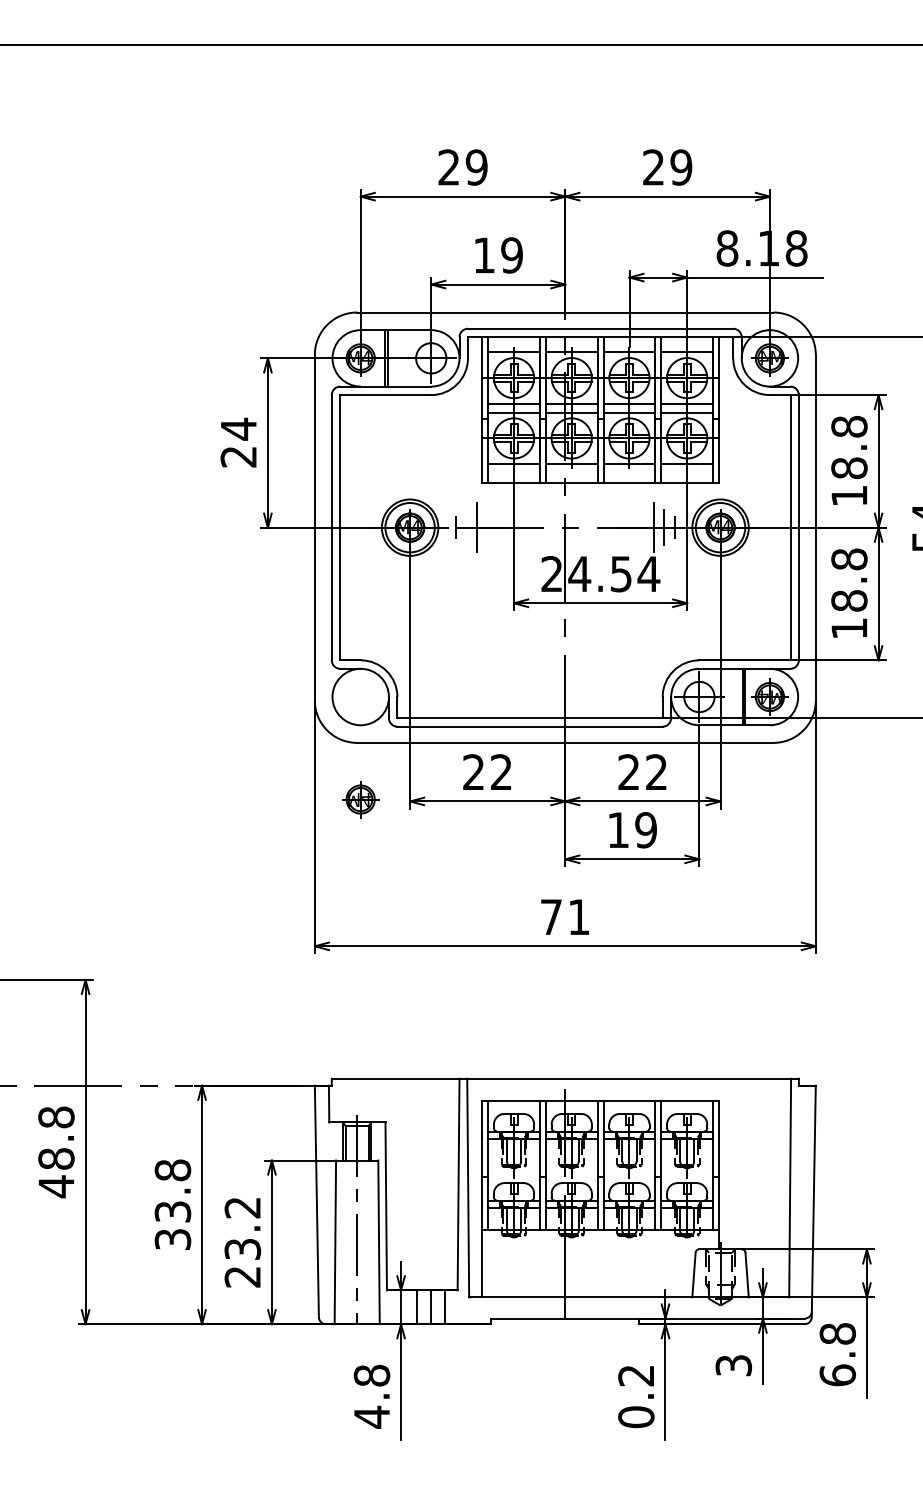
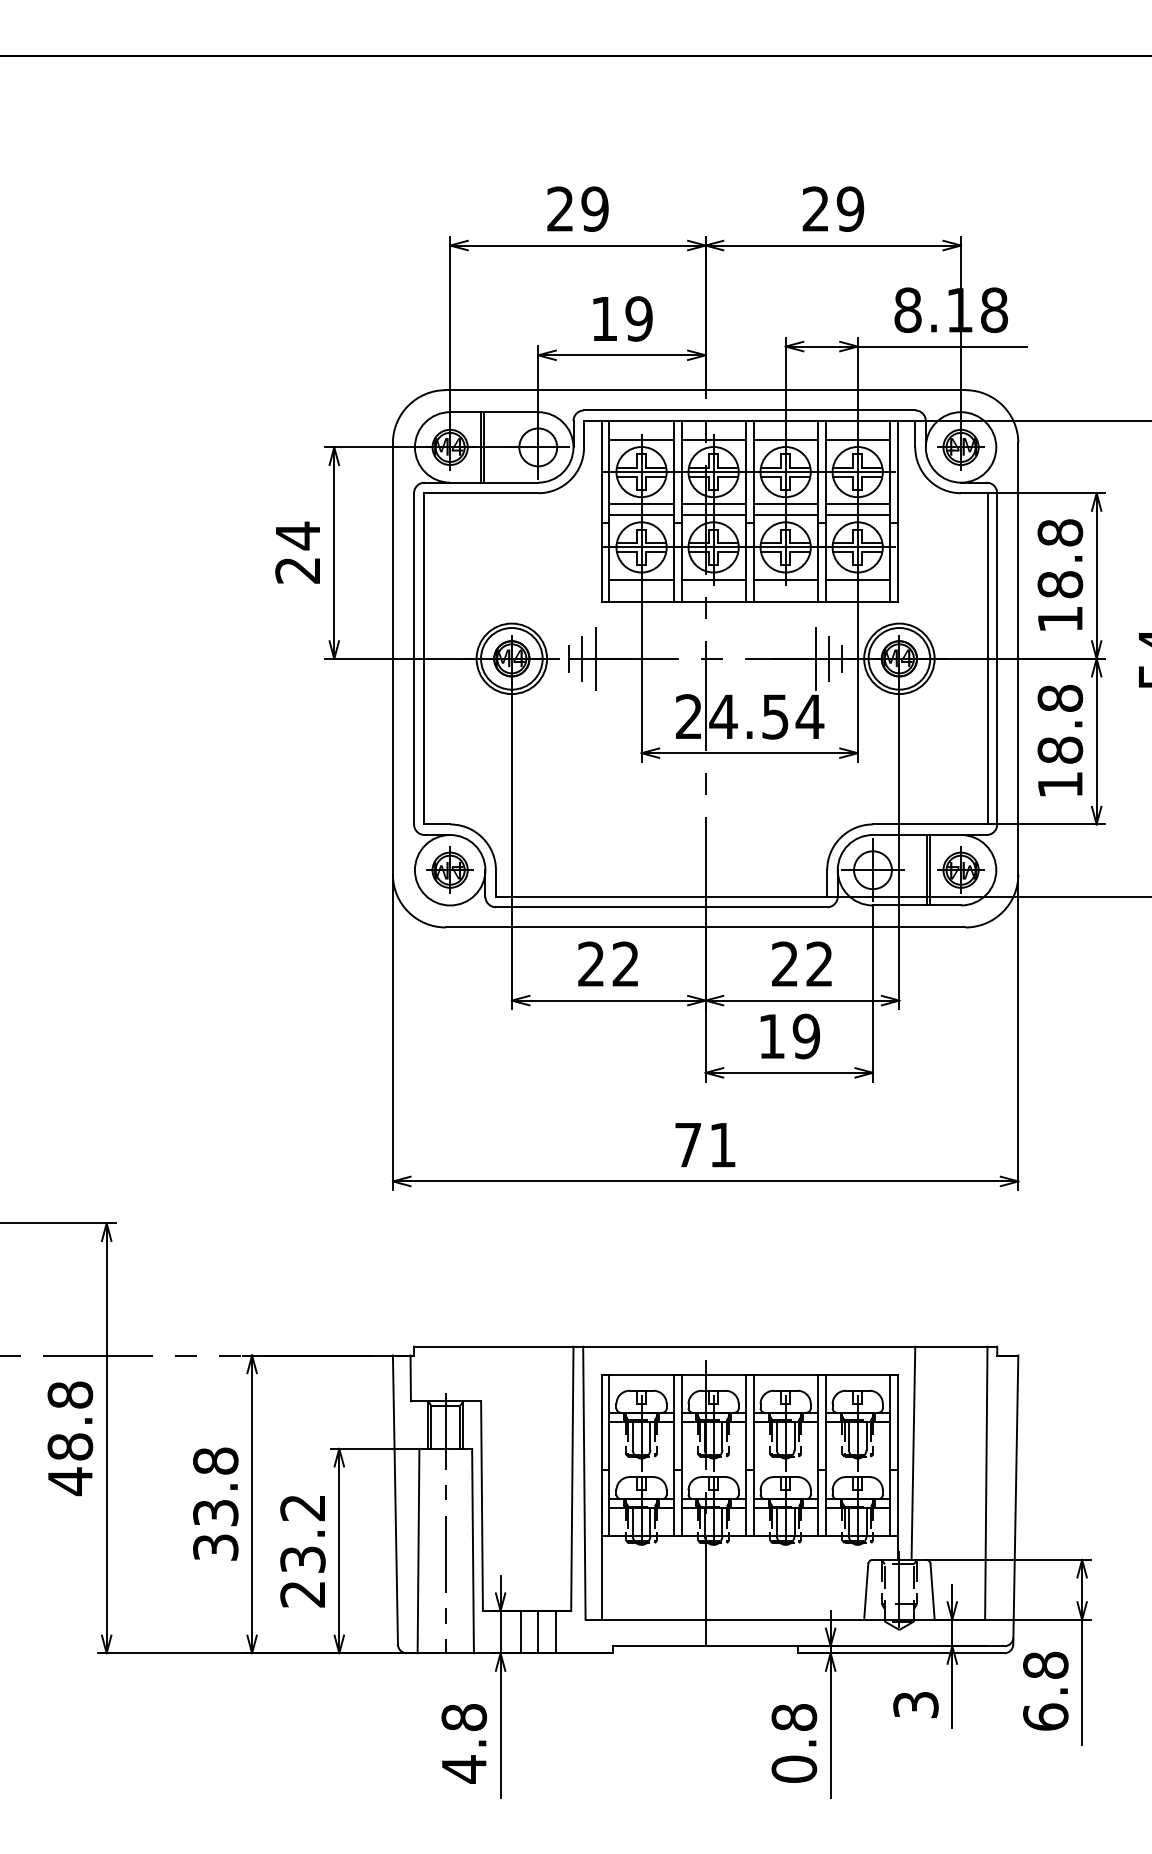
line: (466, 527) -> (582, 658), added
part: (360, 798) -> (449, 869), moved
line: (731, 1163) -> (913, 1452), added
text: (636, 1375) -> (794, 1717), 0.2 -> 0.8

